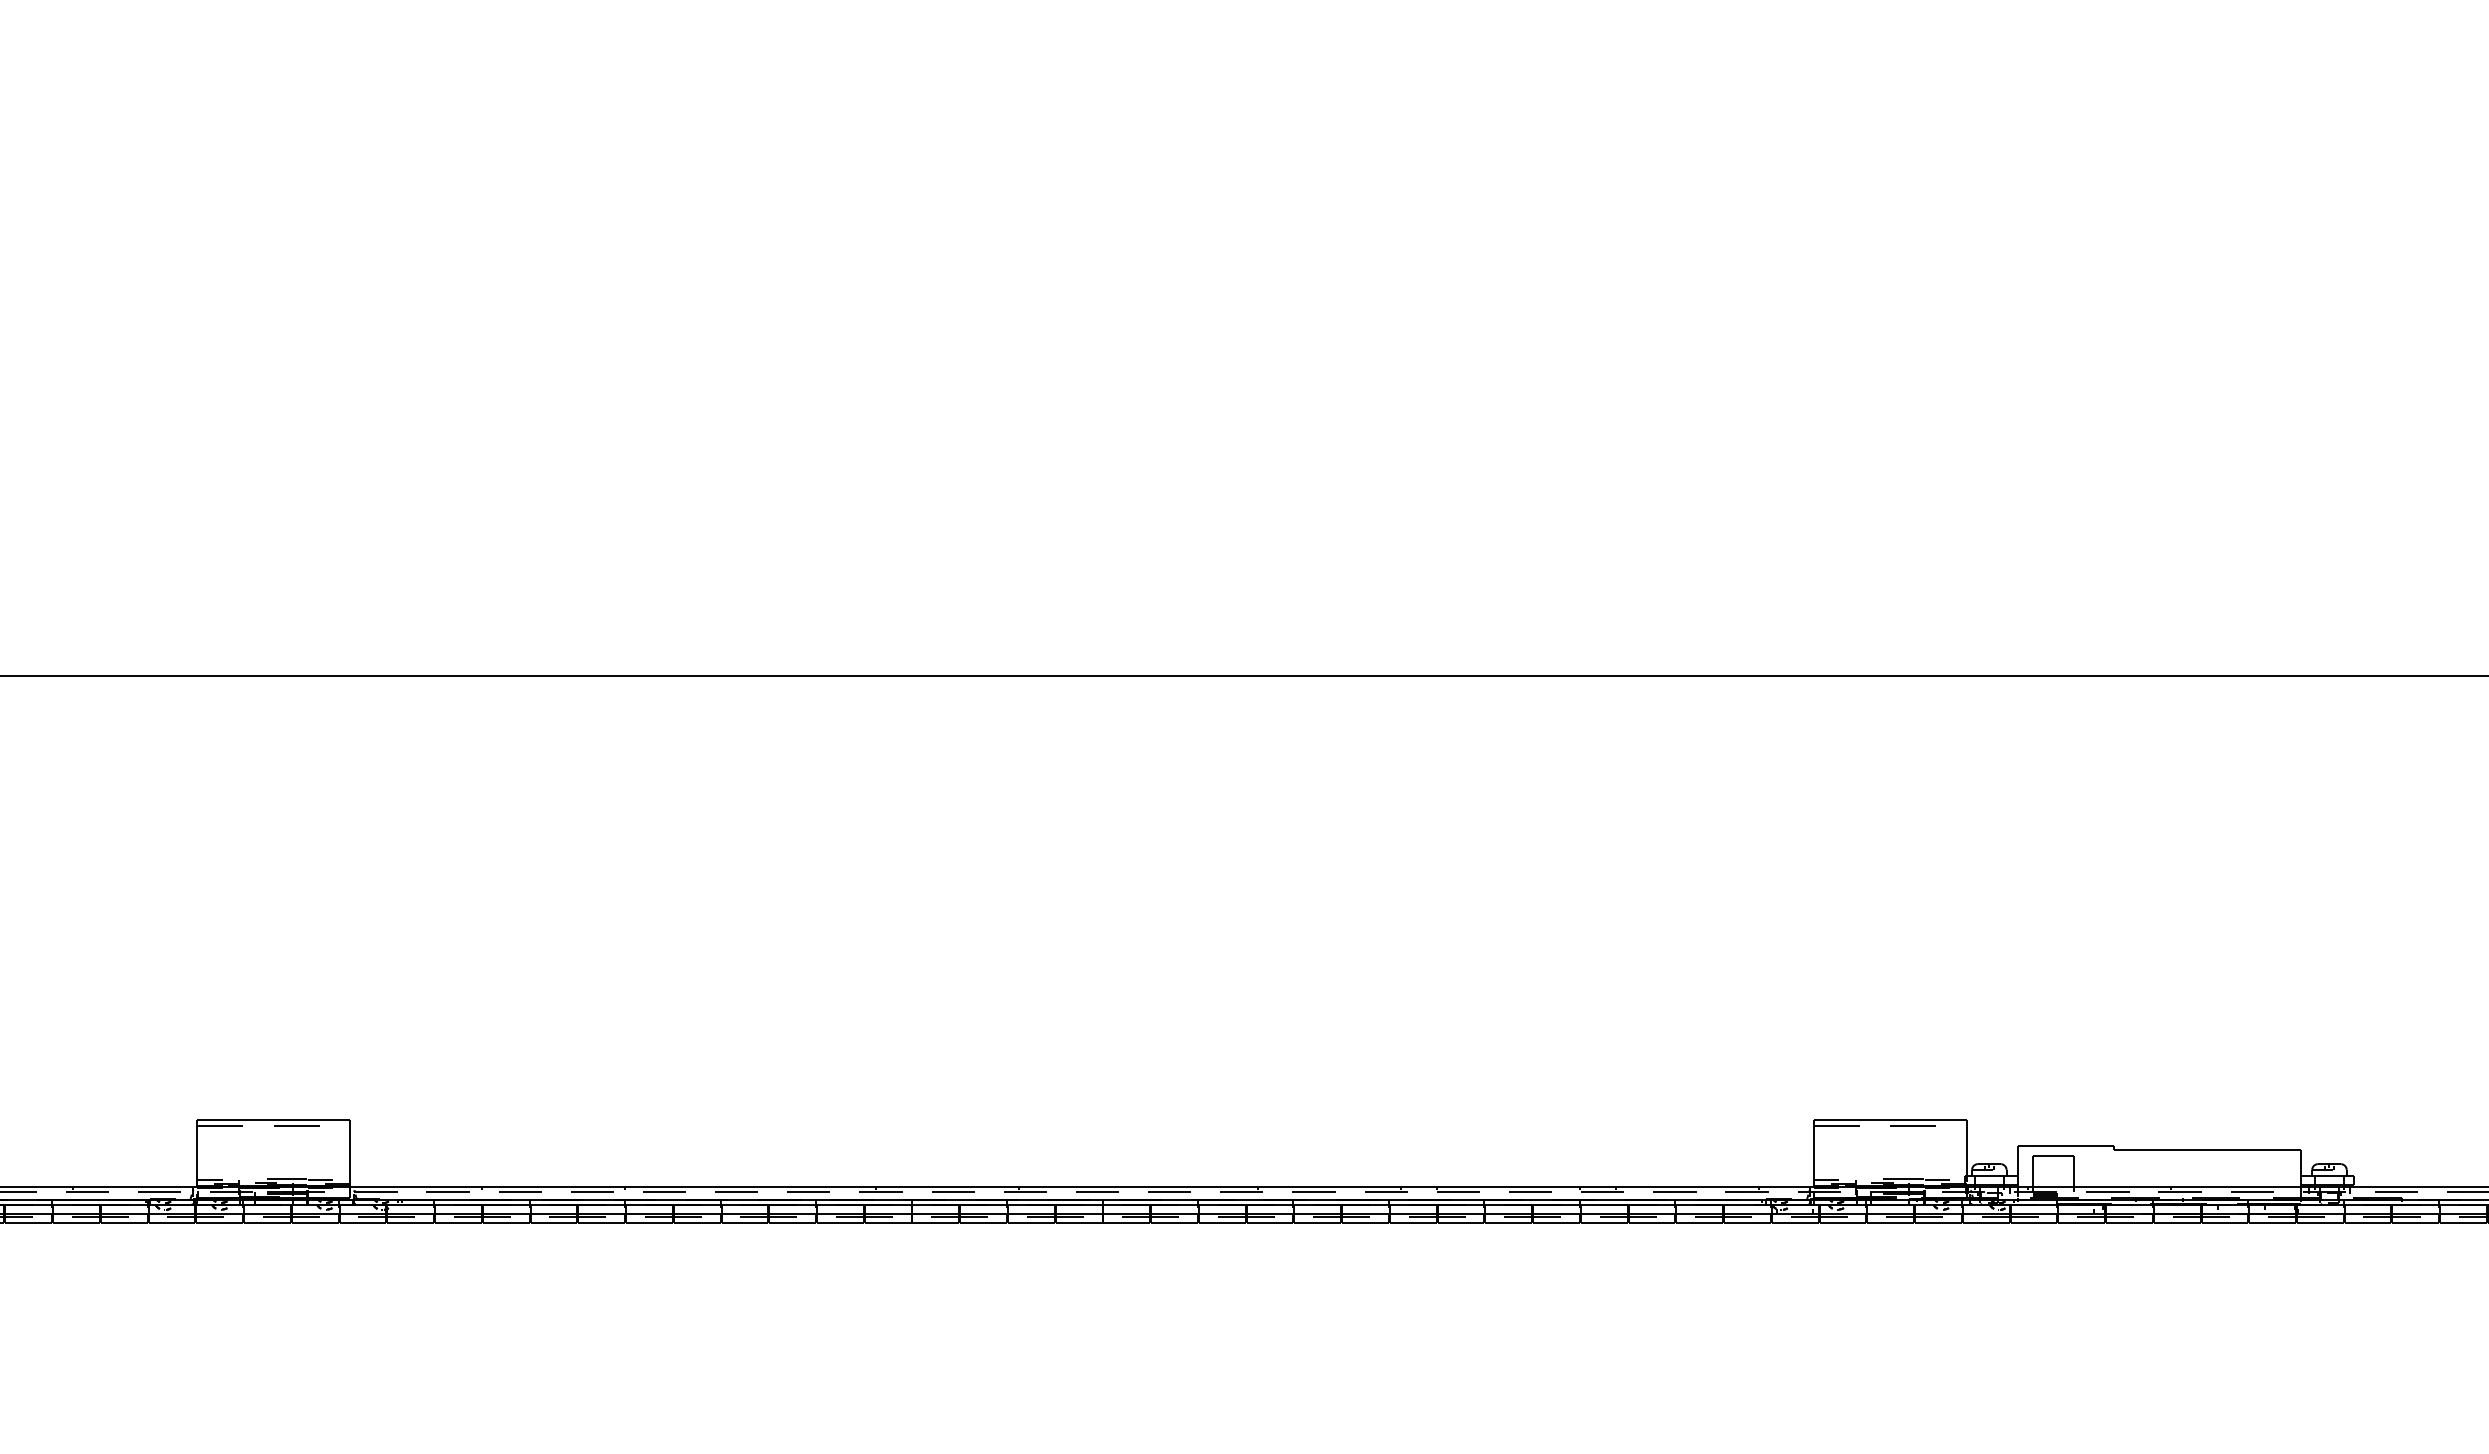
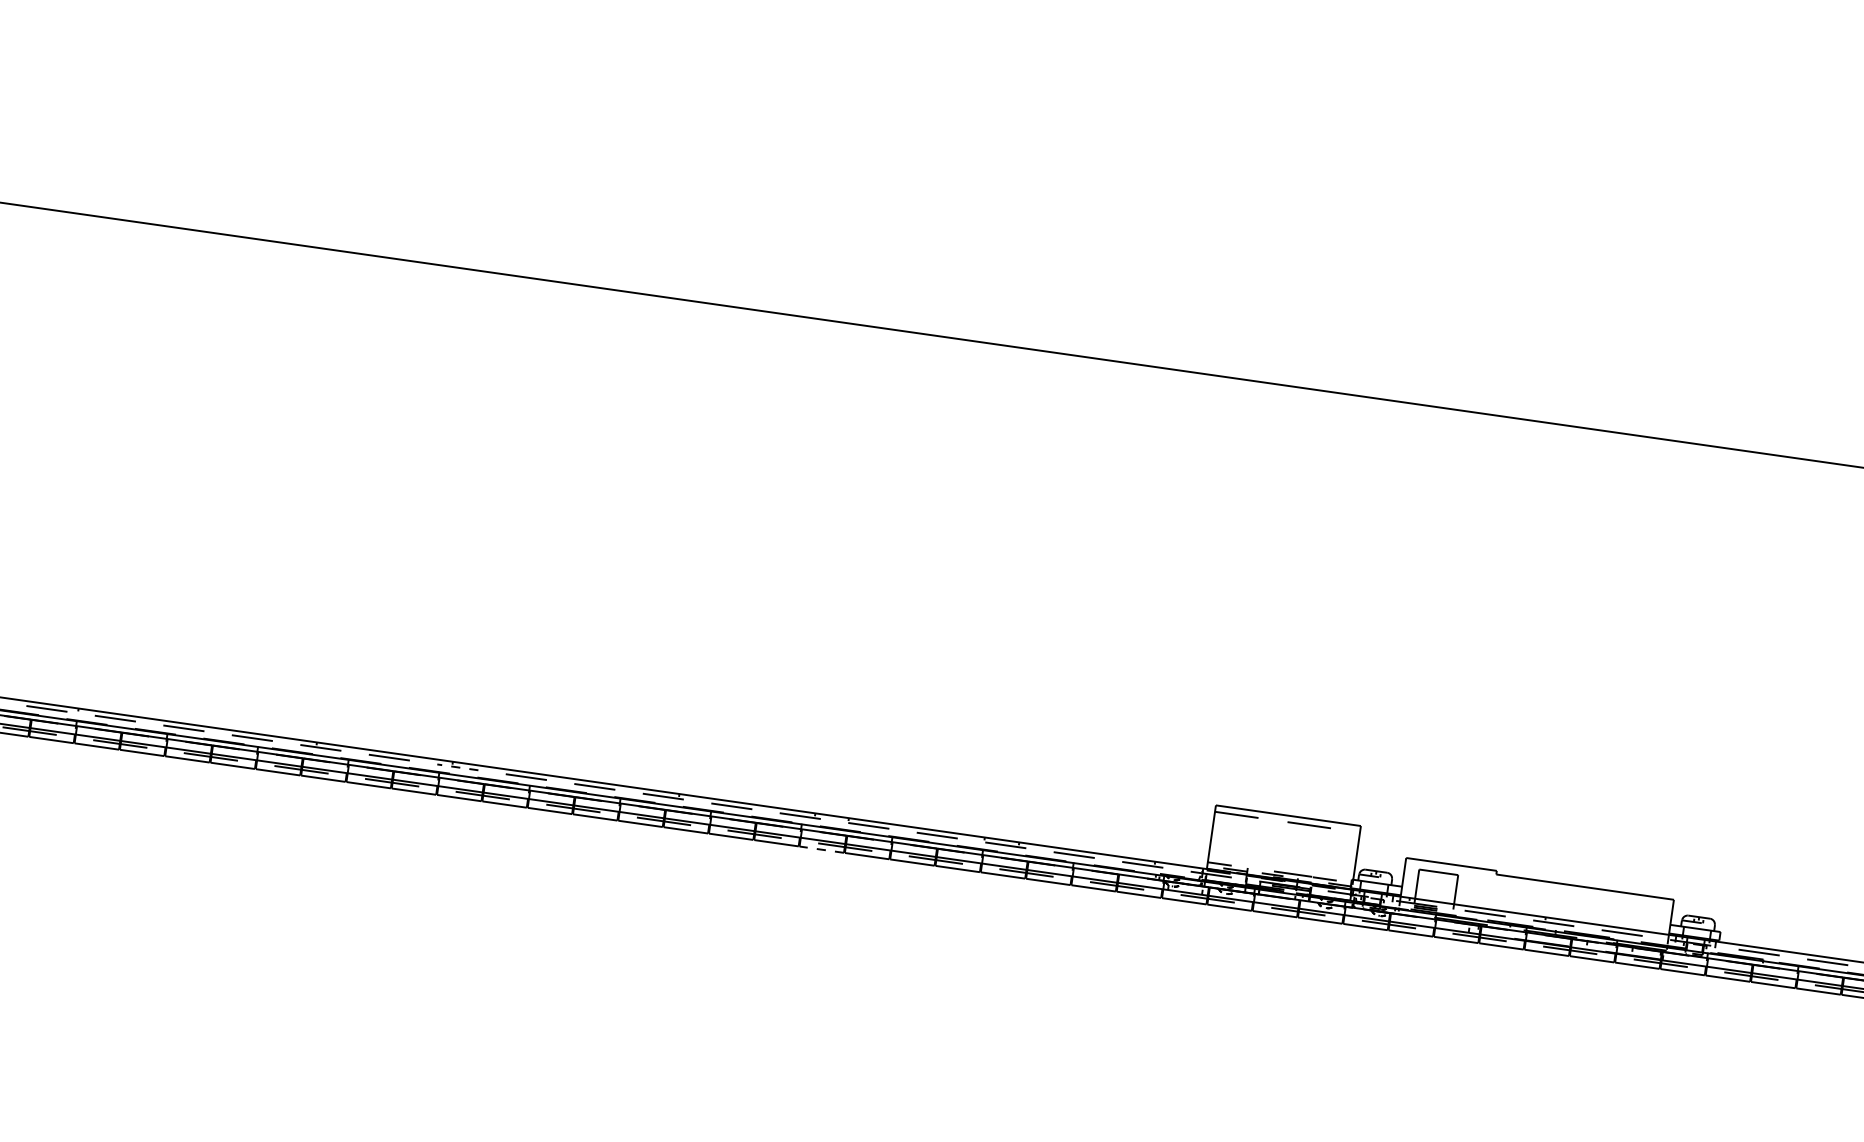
line: (1025, 1191) -> (458, 767), solid -> dashed
line: (1412, 1223) -> (821, 849), solid -> dashed

